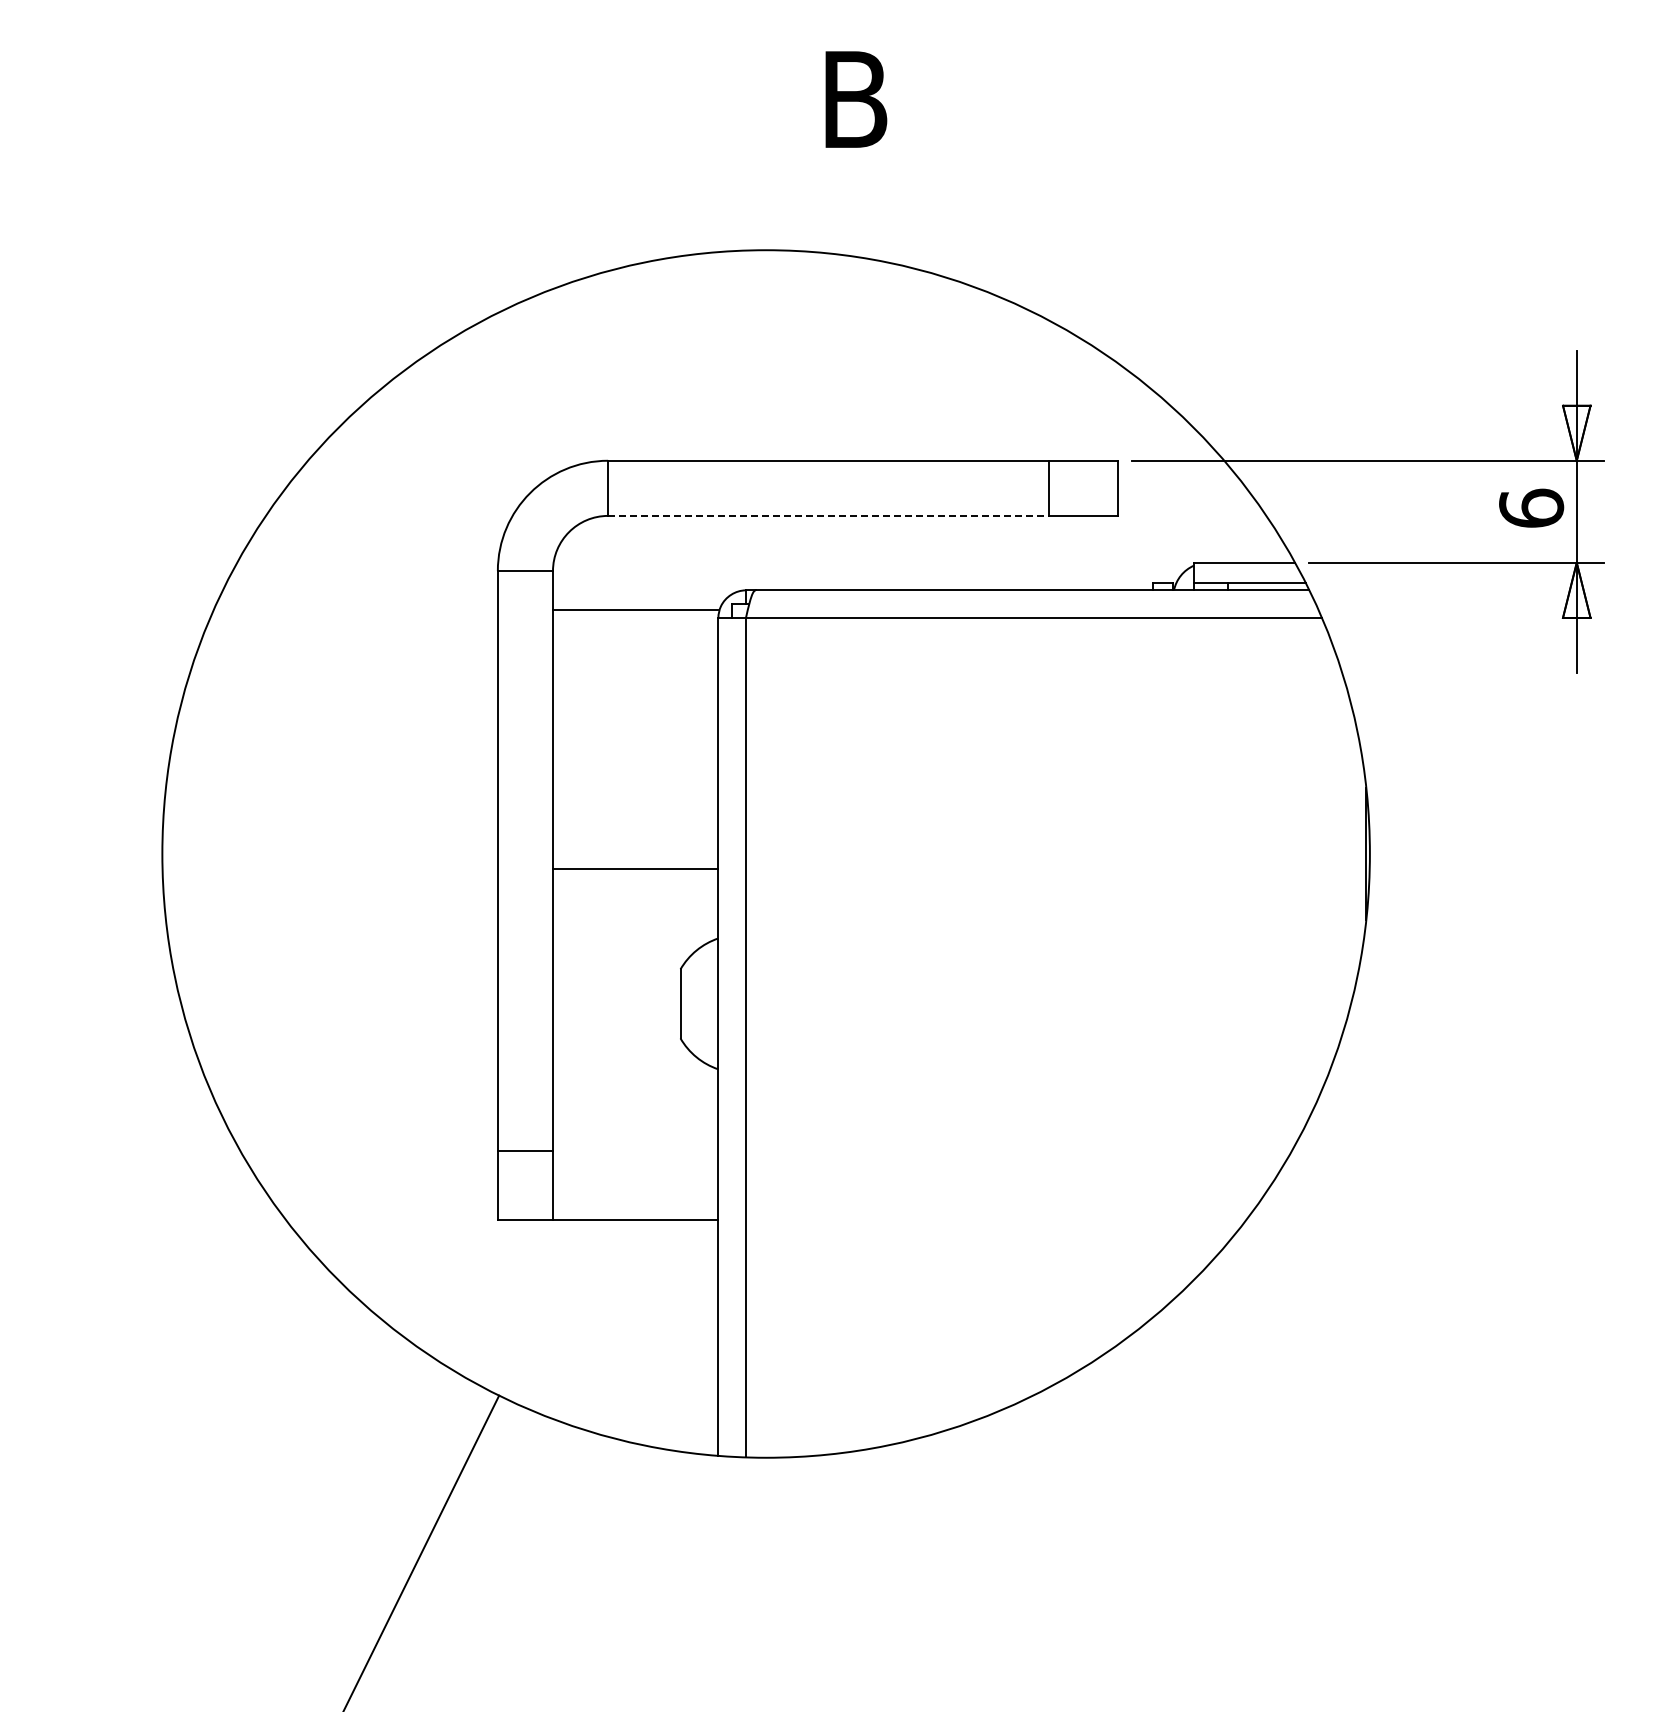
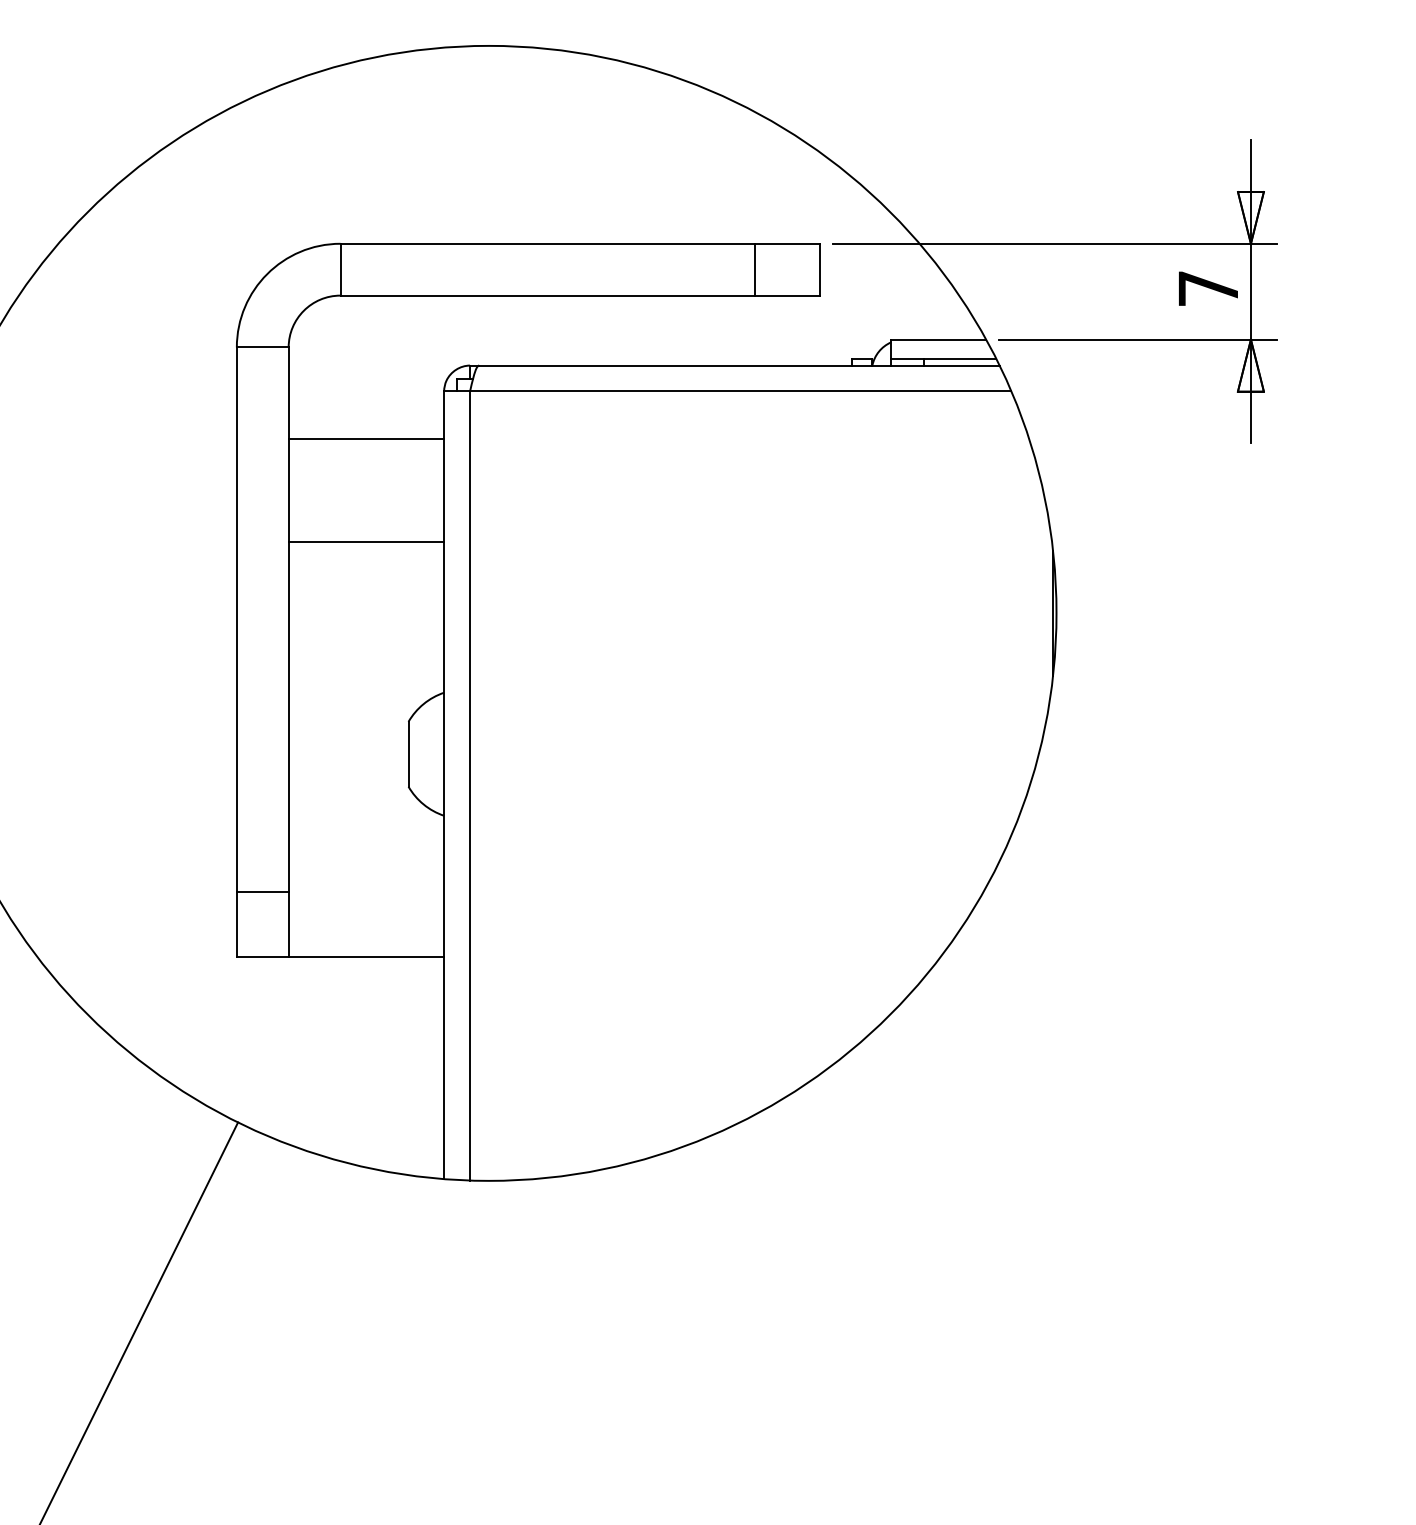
text: (1531, 507) -> (1208, 287), 6 -> 7
line: (828, 515) -> (547, 295), dashed -> solid
line: (635, 610) -> (366, 439), moved
line: (635, 868) -> (366, 542), moved

